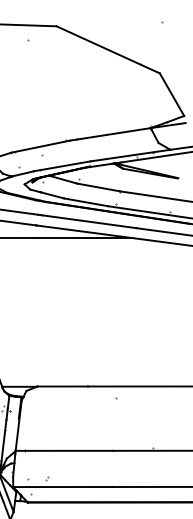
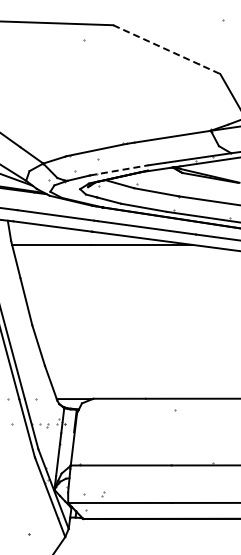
line: (107, 49) -> (166, 49), solid -> dashed
line: (62, 166) -> (119, 170), solid -> dashed

